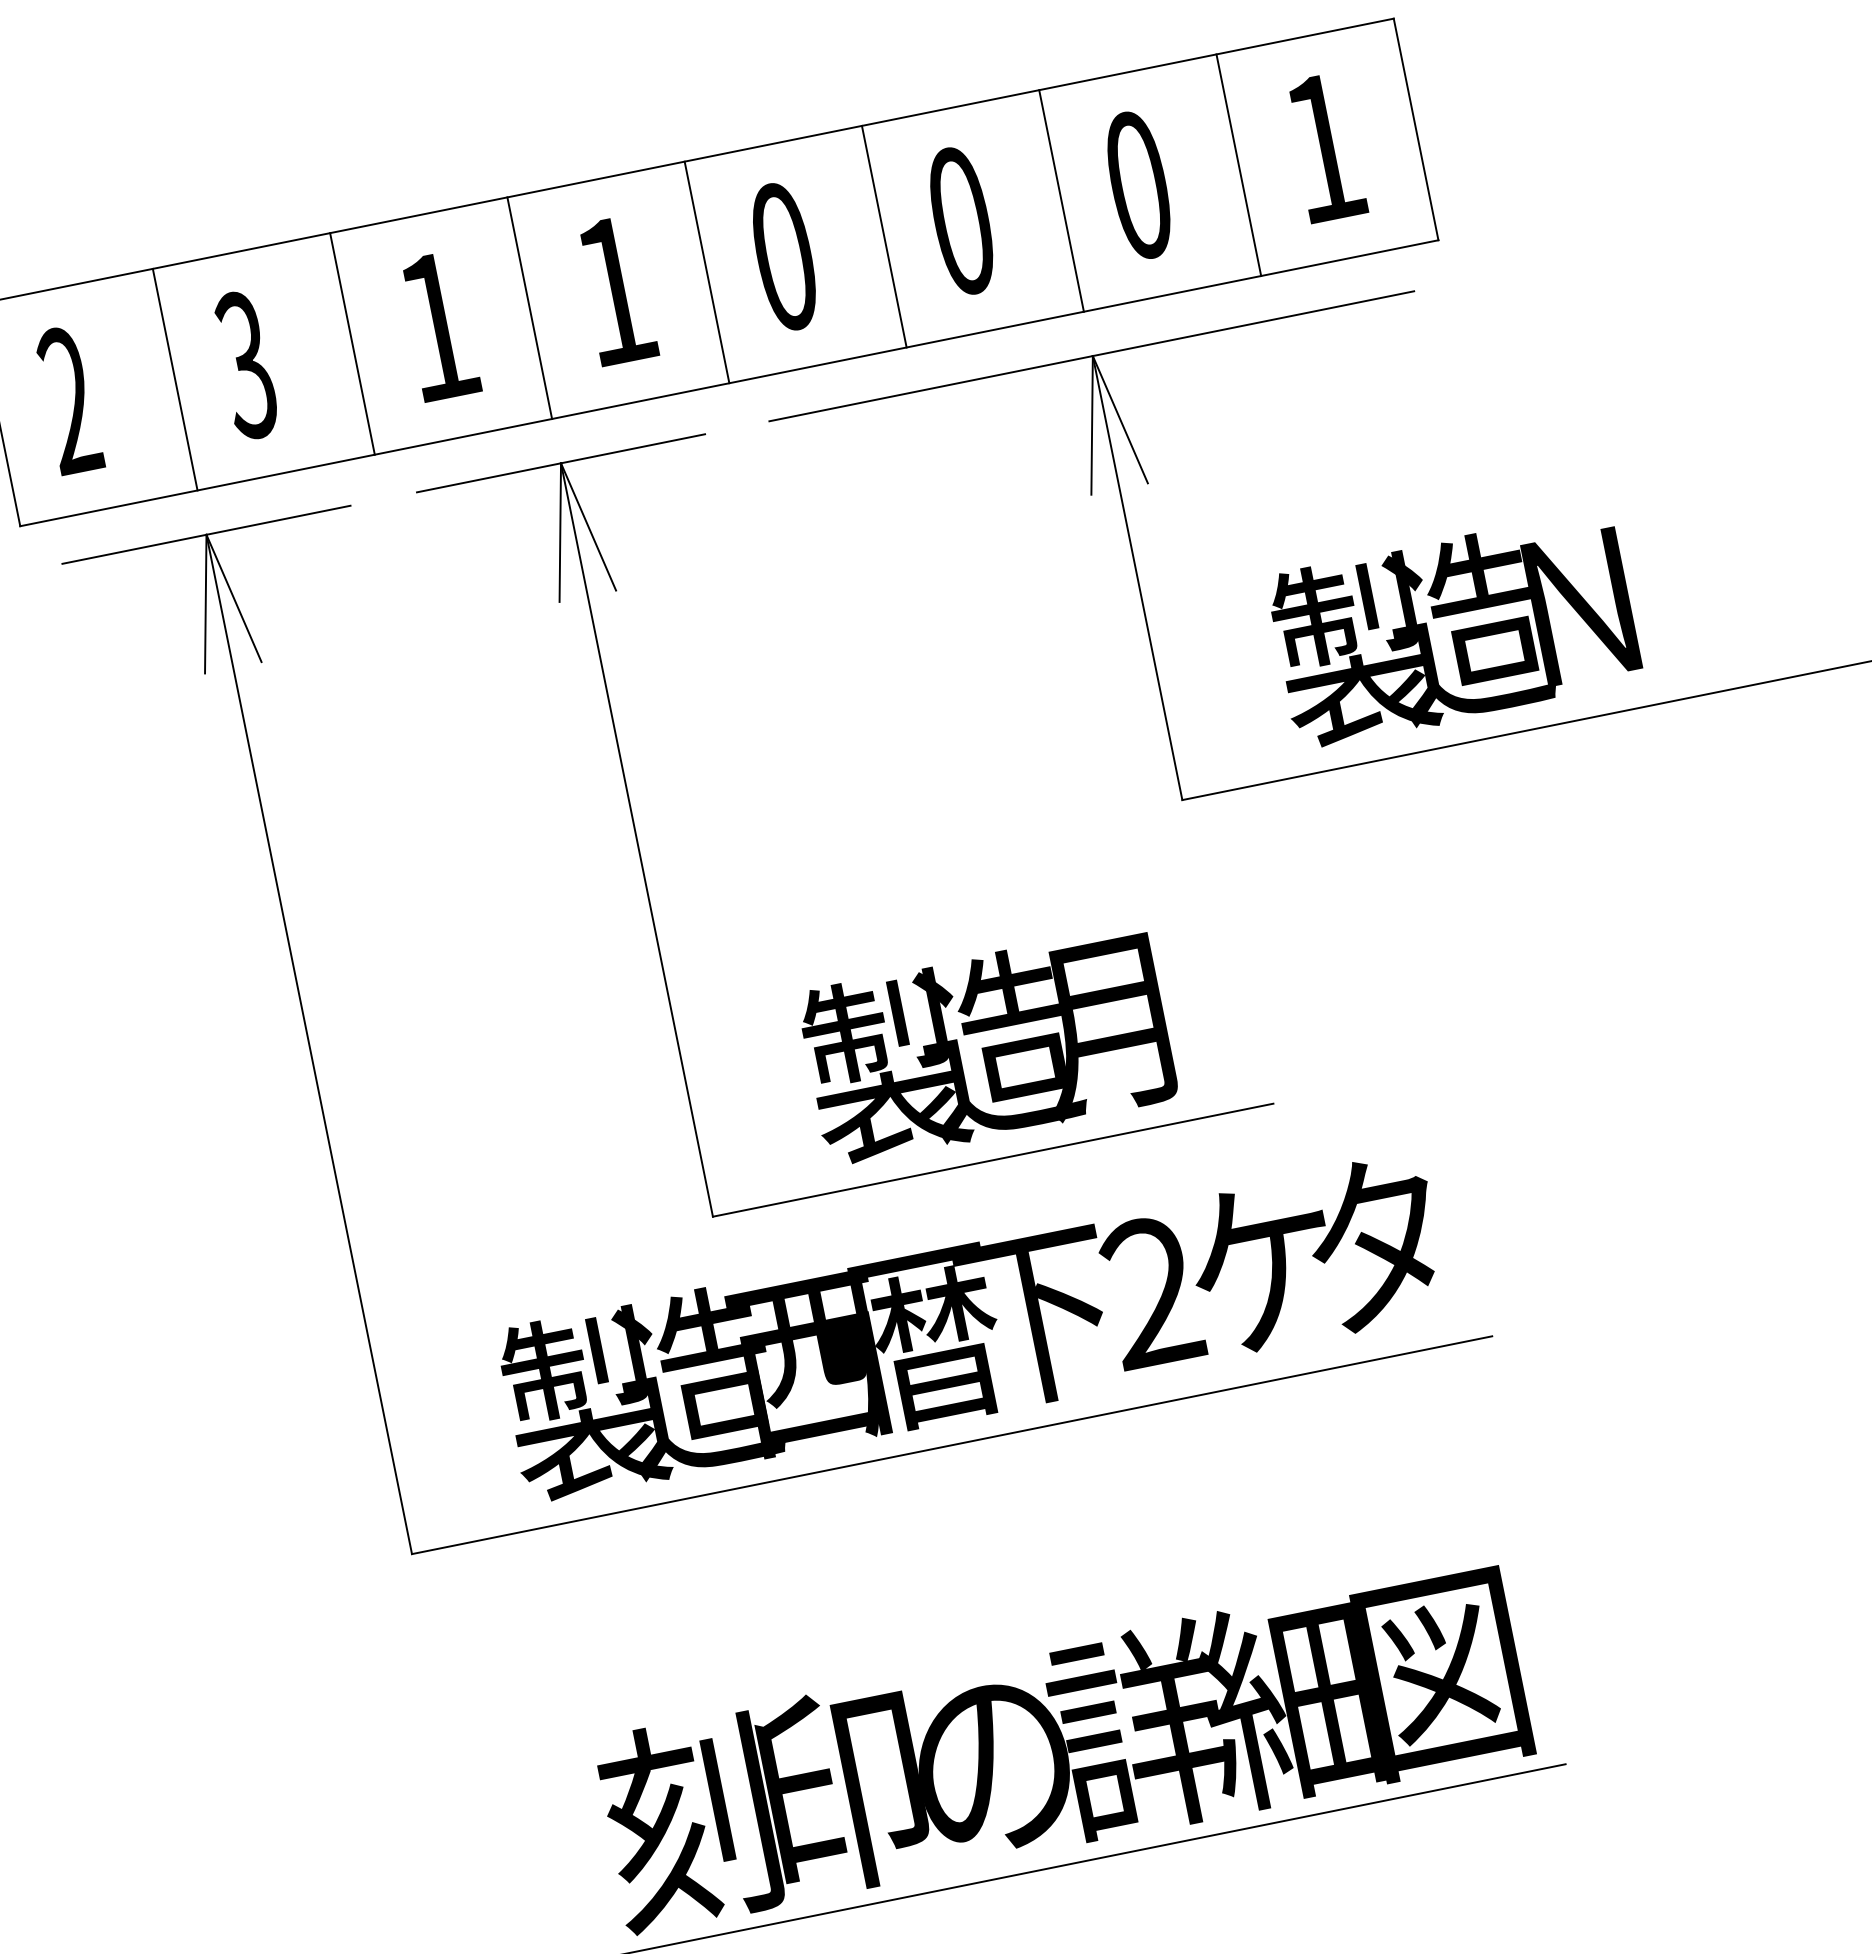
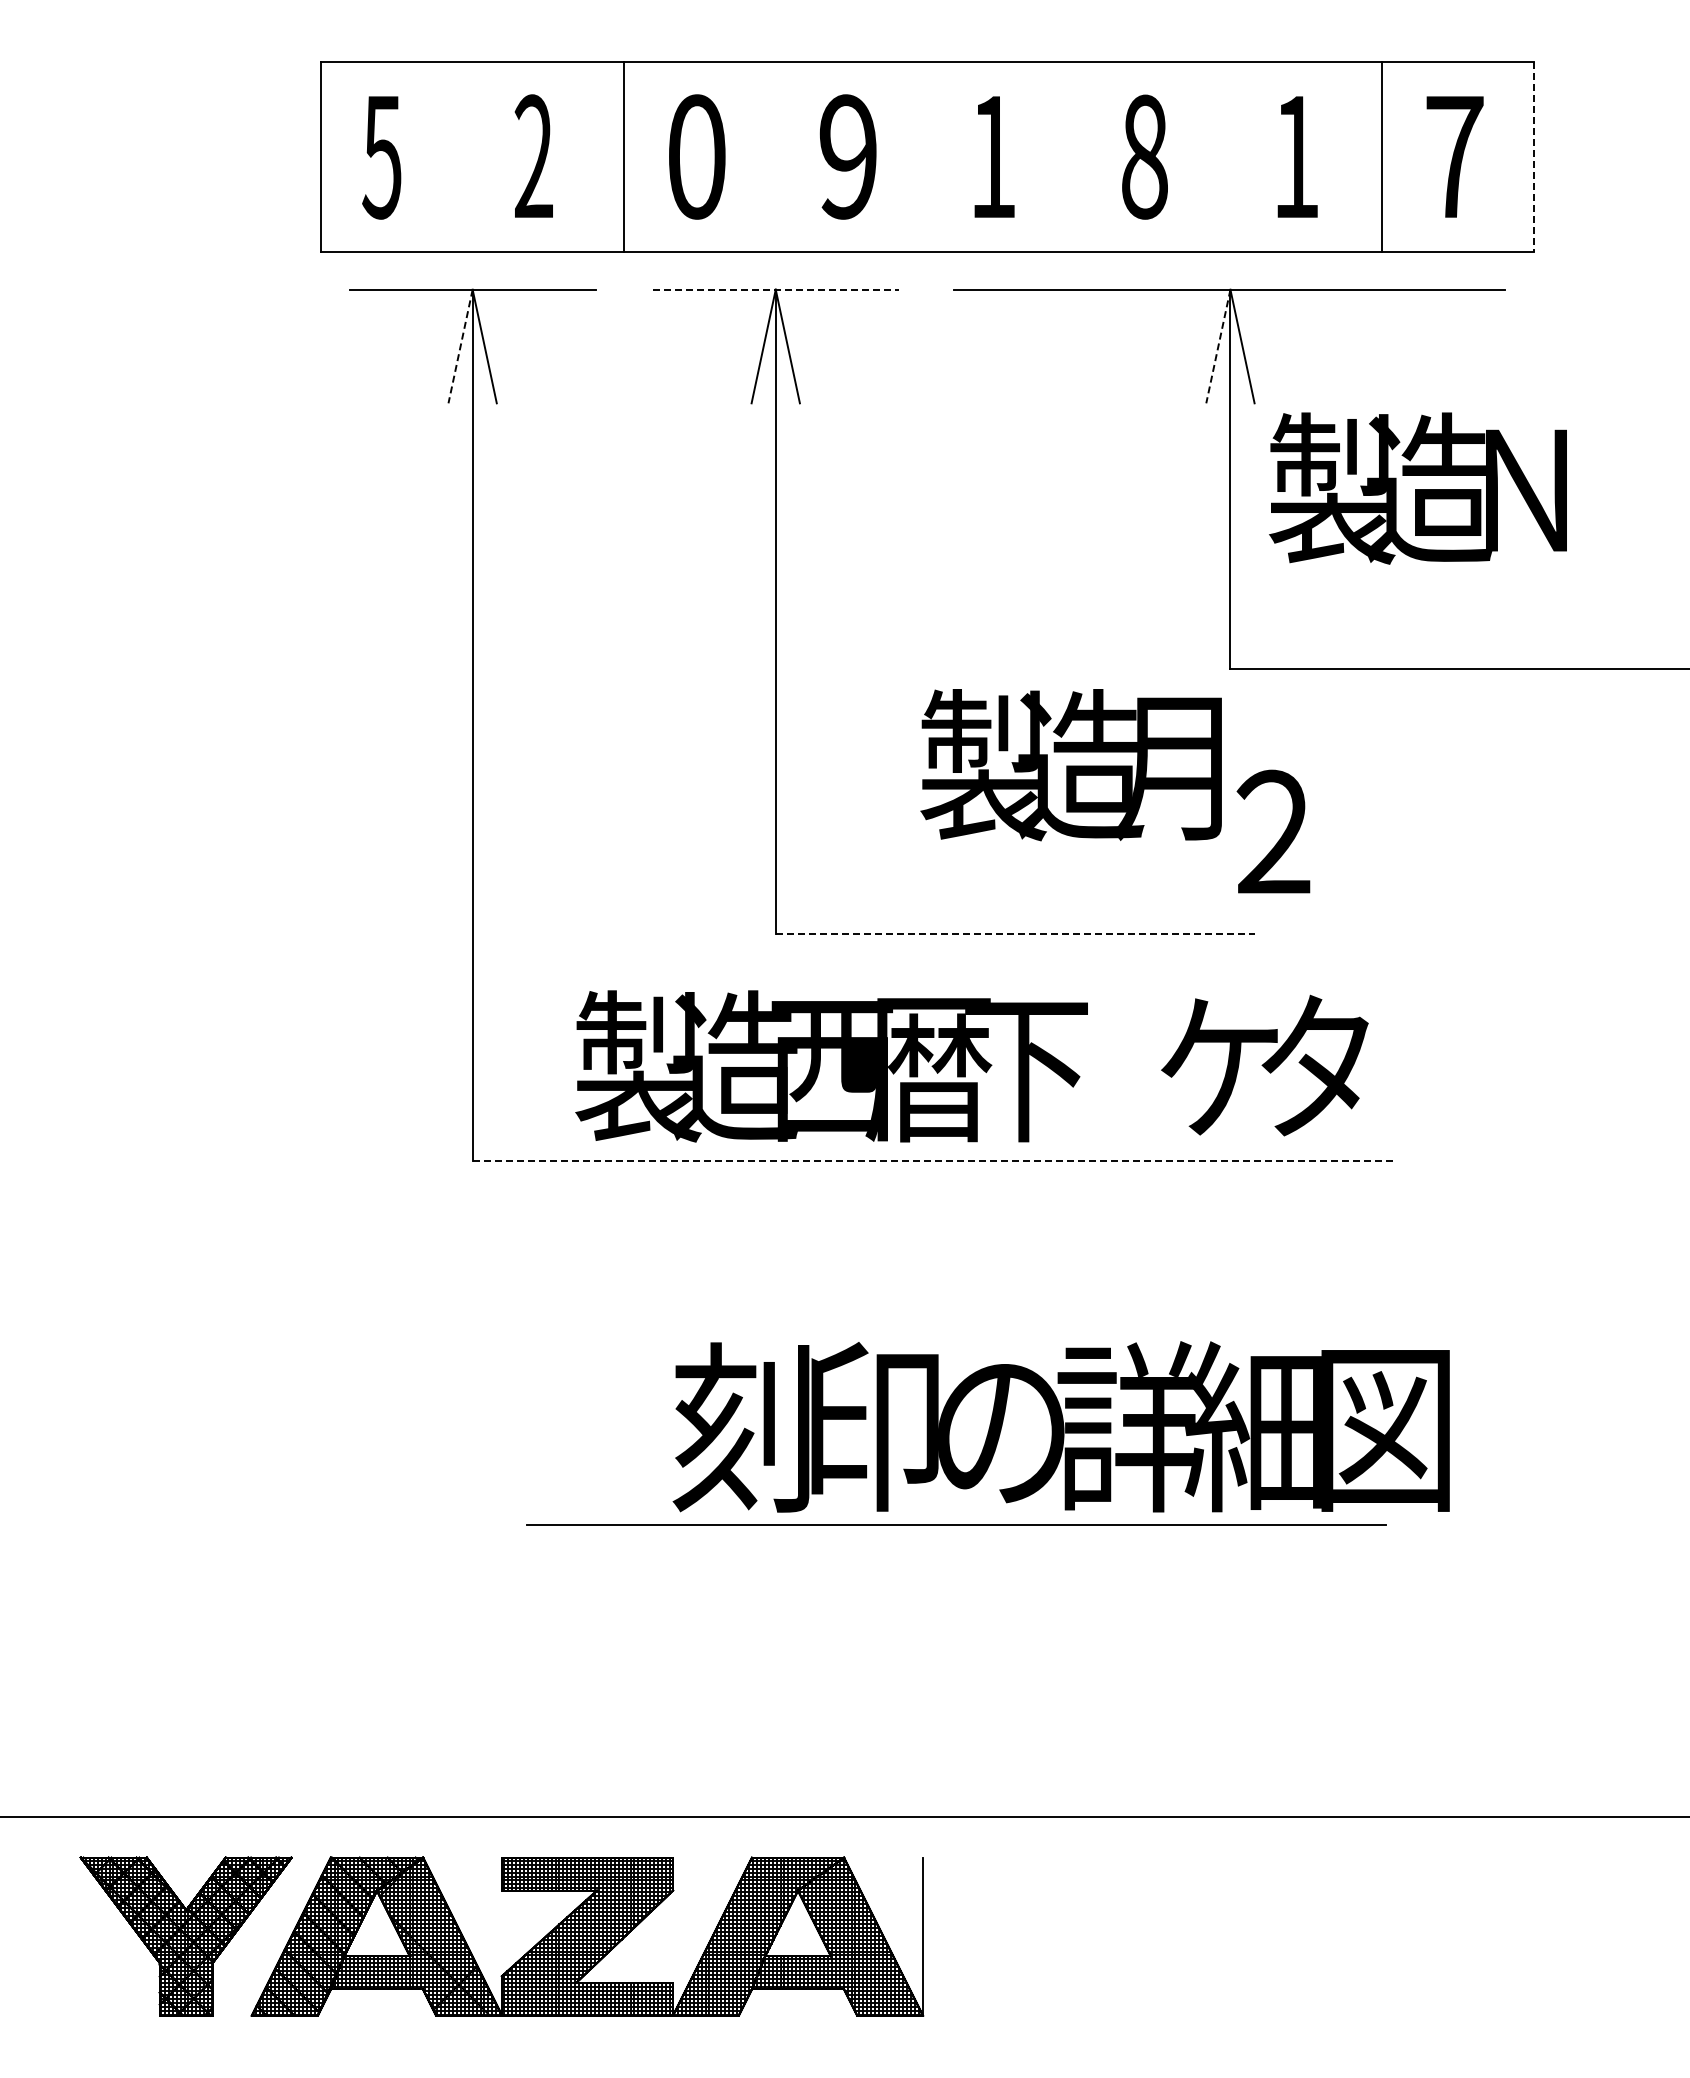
line: (1416, 130) -> (1533, 157), solid -> dashed
text: (1323, 147) -> (1454, 156), 1 -> 7
text: (1138, 184) -> (1296, 156), 0 -> 1
line: (1061, 200) -> (1230, 156), removed
text: (960, 220) -> (1144, 156), 0 -> 8
line: (883, 236) -> (1078, 156), removed
text: (784, 256) -> (993, 156), 0 -> 1
line: (707, 271) -> (927, 156), removed
text: (613, 290) -> (847, 156), 1 -> 9
line: (529, 307) -> (775, 156), removed
text: (438, 326) -> (697, 156), 1 -> 0
text: (245, 364) -> (532, 156), 3 -> 2
line: (174, 379) -> (472, 156), removed
text: (68, 400) -> (381, 156), 2 -> 5
line: (1092, 425) -> (1218, 346), solid -> dashed
line: (561, 462) -> (776, 289), solid -> dashed
line: (205, 604) -> (460, 346), solid -> dashed
text: (1453, 630) -> (1417, 488), moved
text: (986, 1046) -> (1070, 765), moved
line: (993, 1159) -> (1015, 933), solid -> dashed
text: (1151, 1291) -> (1273, 831), moved
line: (952, 1445) -> (934, 1161), solid -> dashed
text: (1061, 1746) -> (1060, 1426), moved

